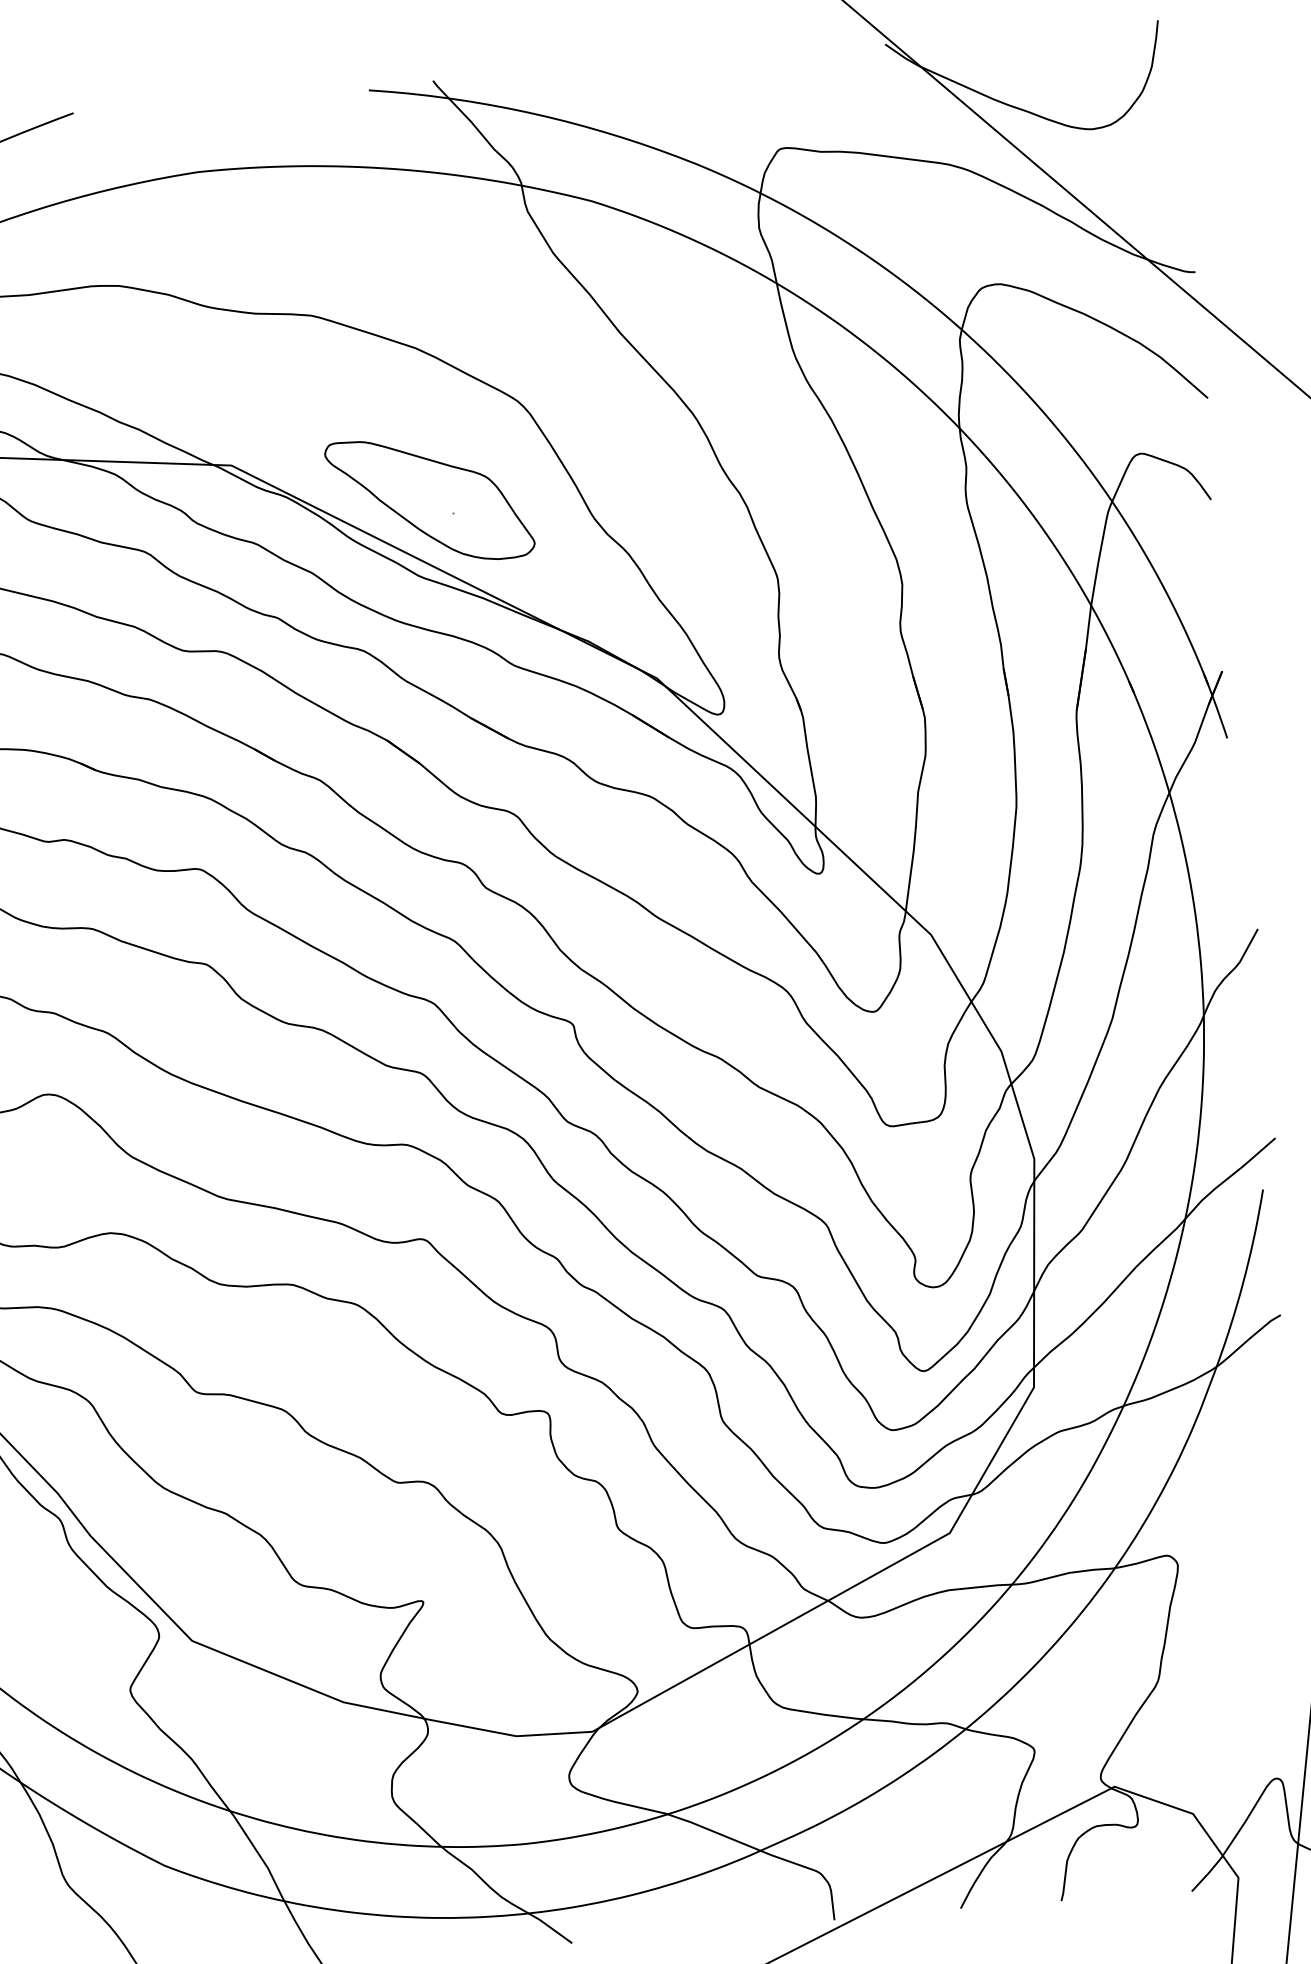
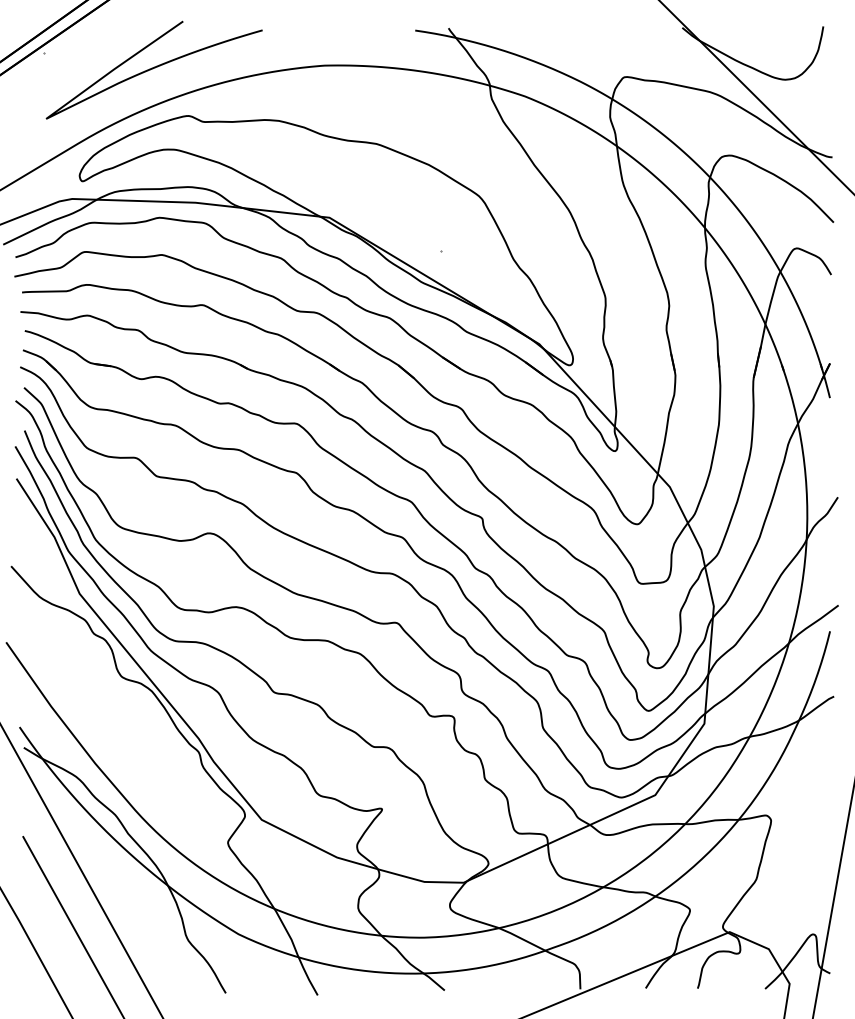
part: (428, 500) -> (429, 243), removed

